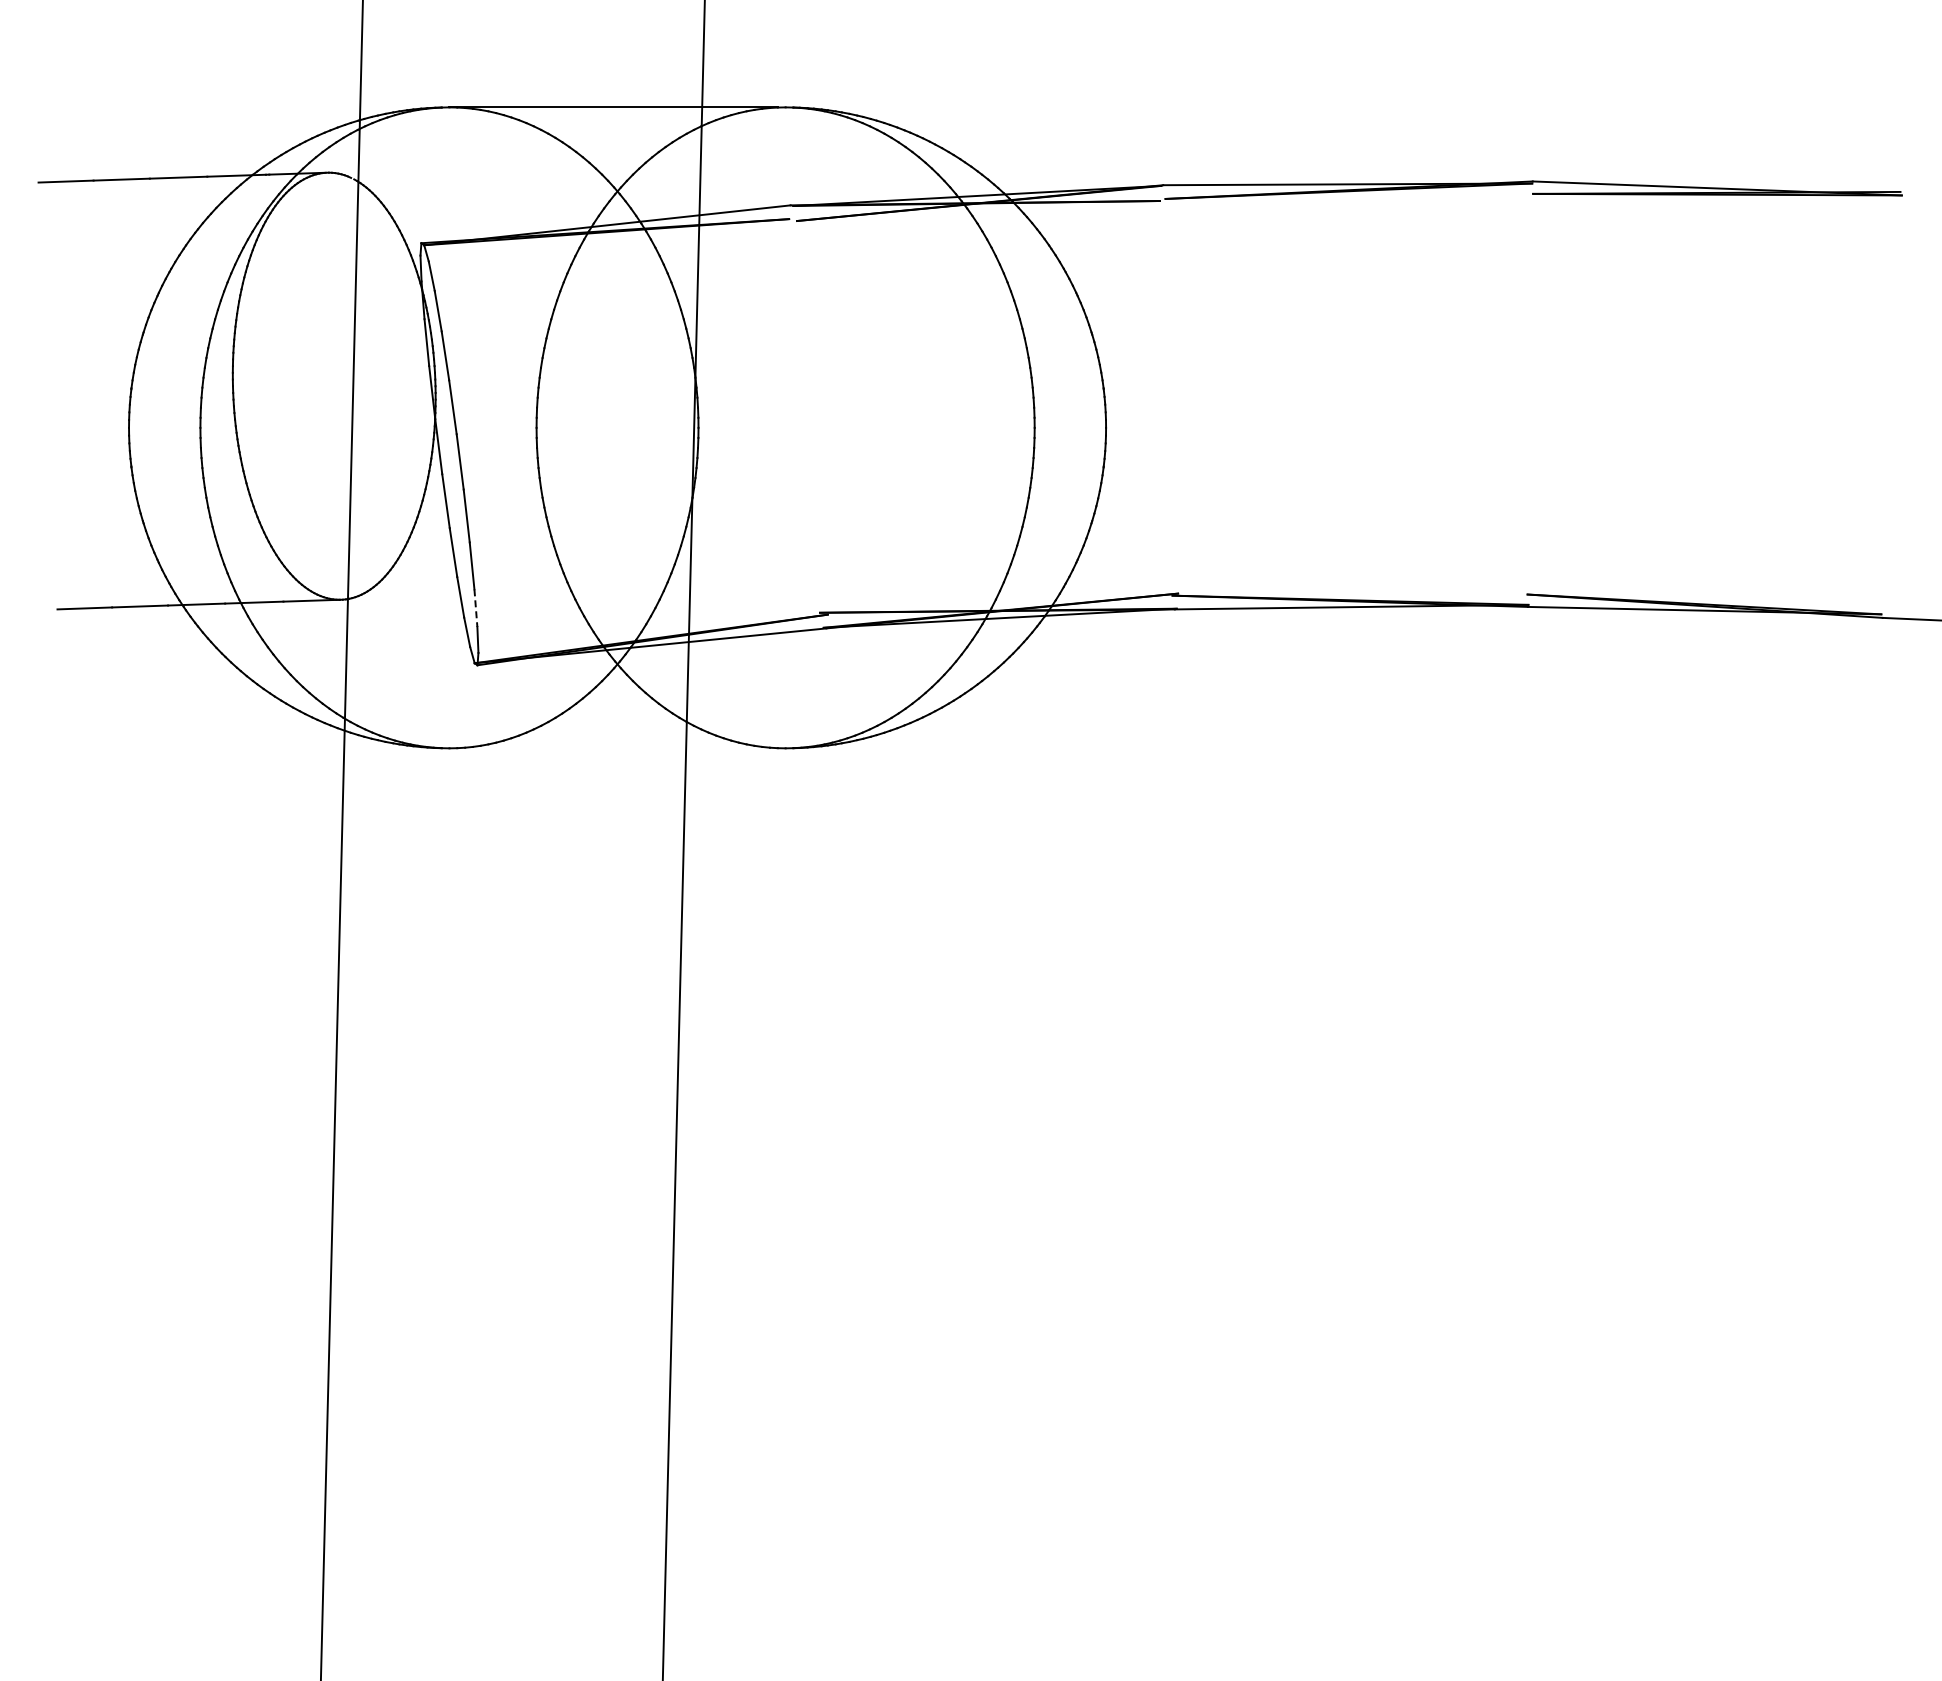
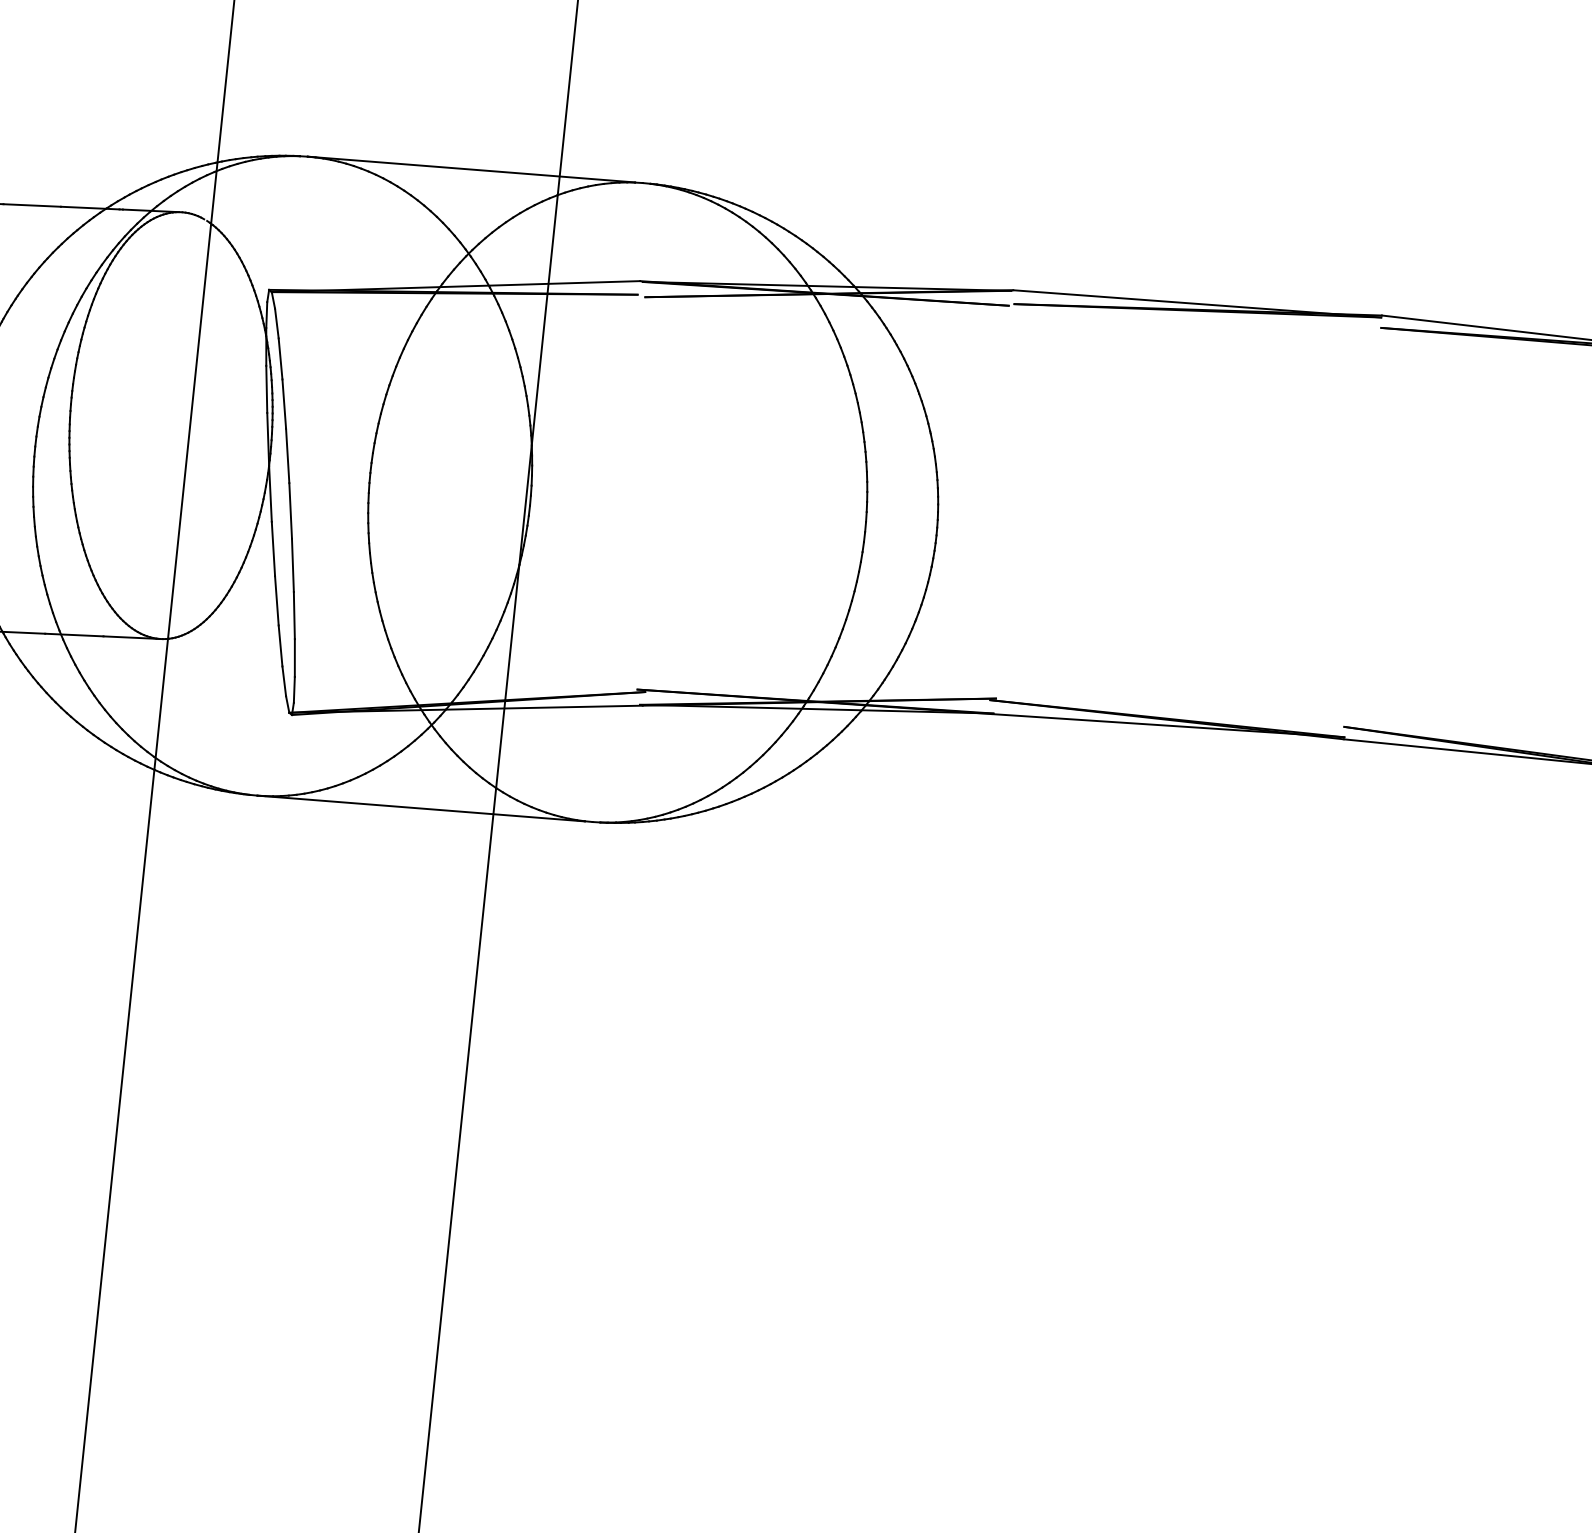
line: (475, 608) -> (294, 658), dashed -> solid
line: (613, 748) -> (421, 808), added

